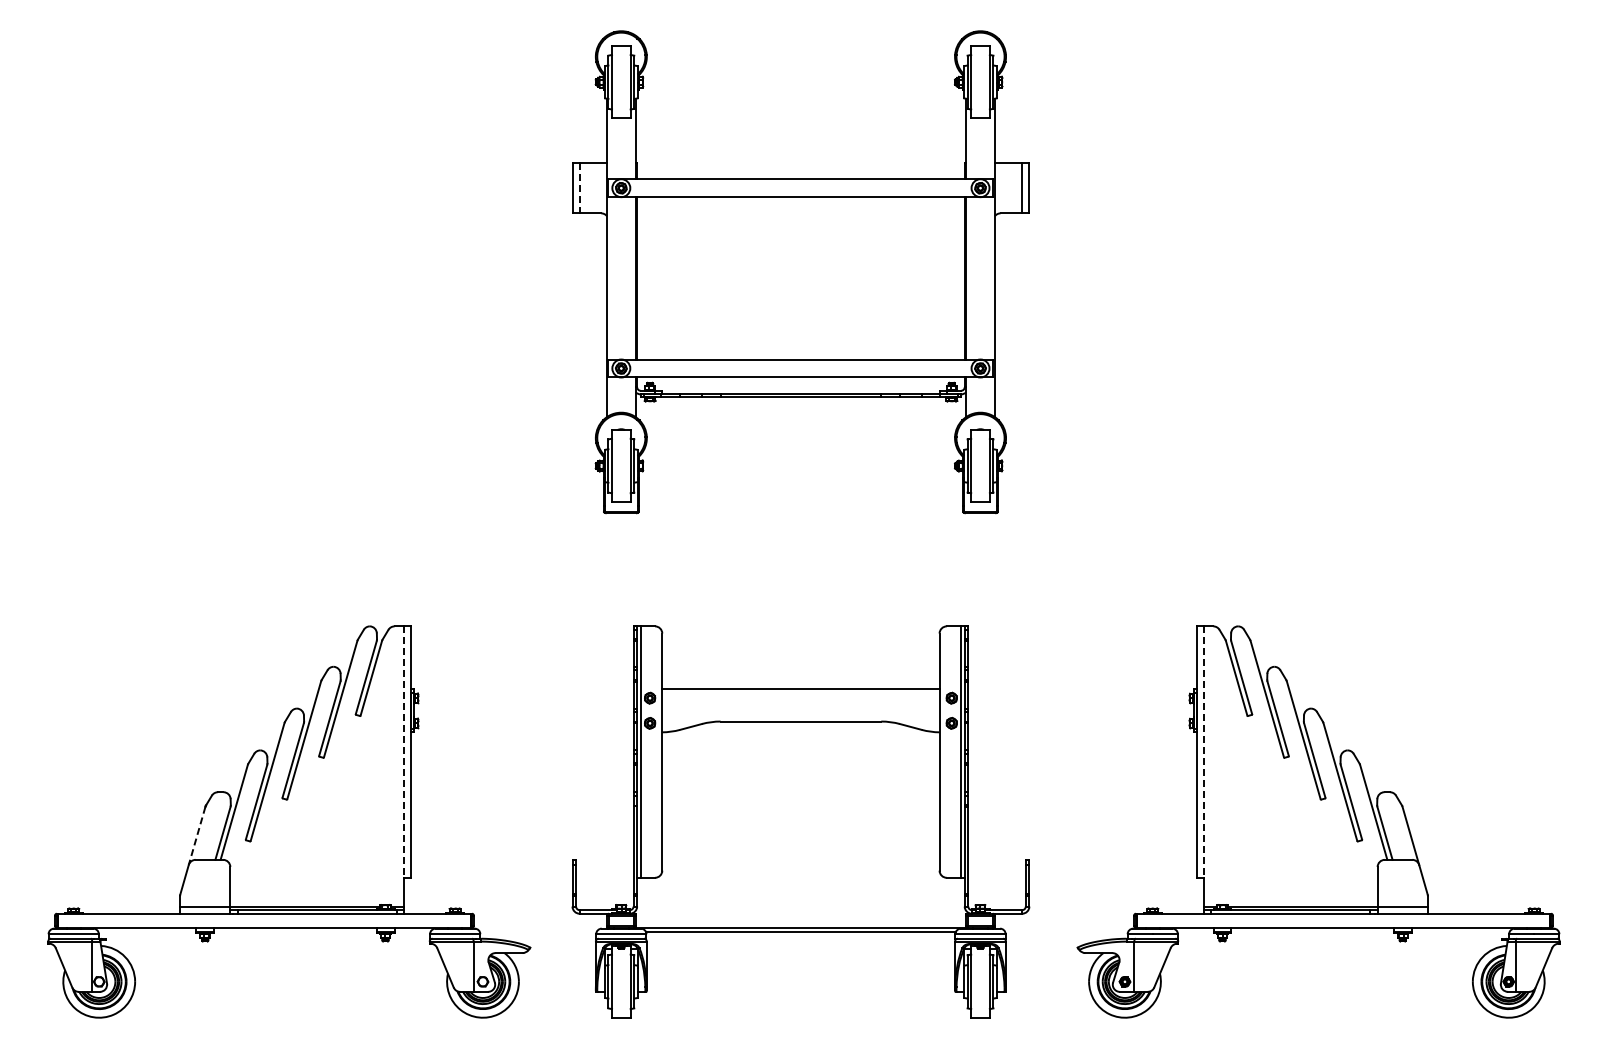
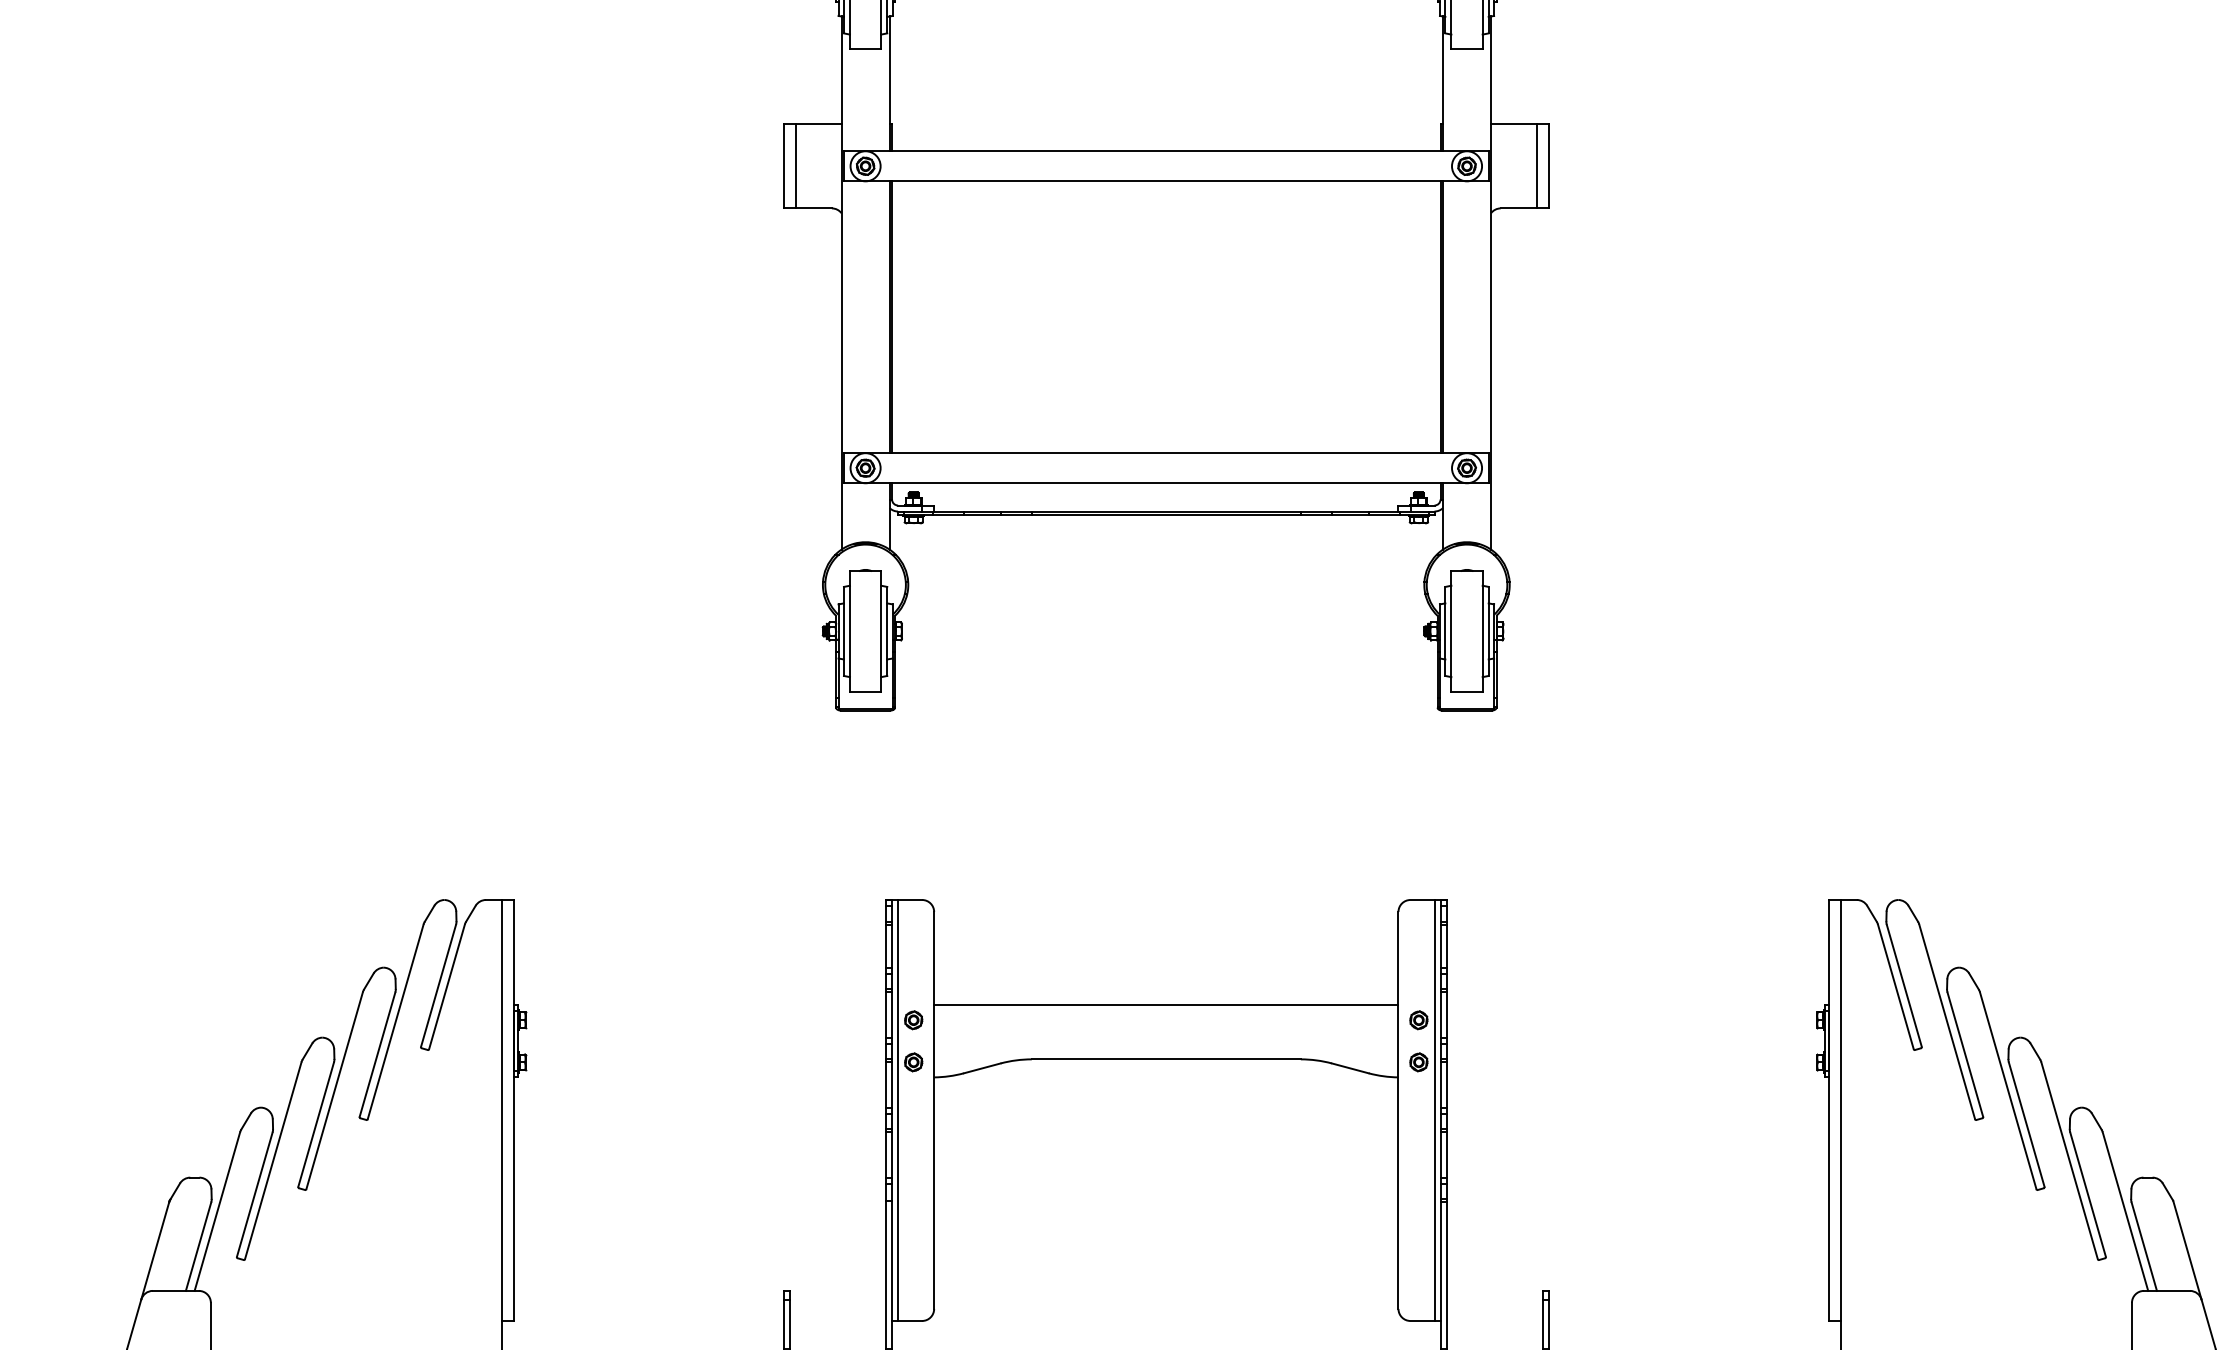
line: (579, 188) -> (795, 166), dashed -> solid
line: (404, 752) -> (502, 1111), dashed -> solid
line: (1203, 752) -> (1840, 1111), dashed -> solid
line: (196, 836) -> (154, 1251), dashed -> solid

